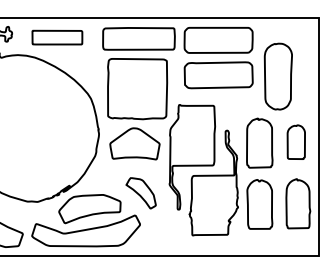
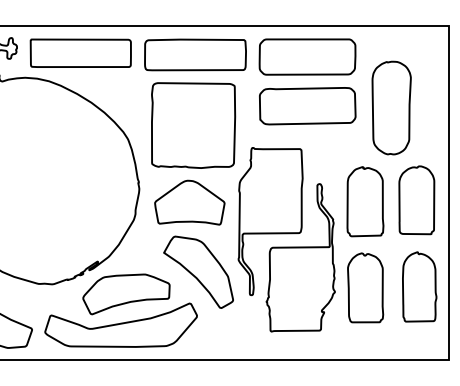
part: (57, 37) -> (80, 52), size x1.43
part: (296, 142) -> (416, 200), size x1.43
part: (141, 192) -> (198, 271), size x1.67

